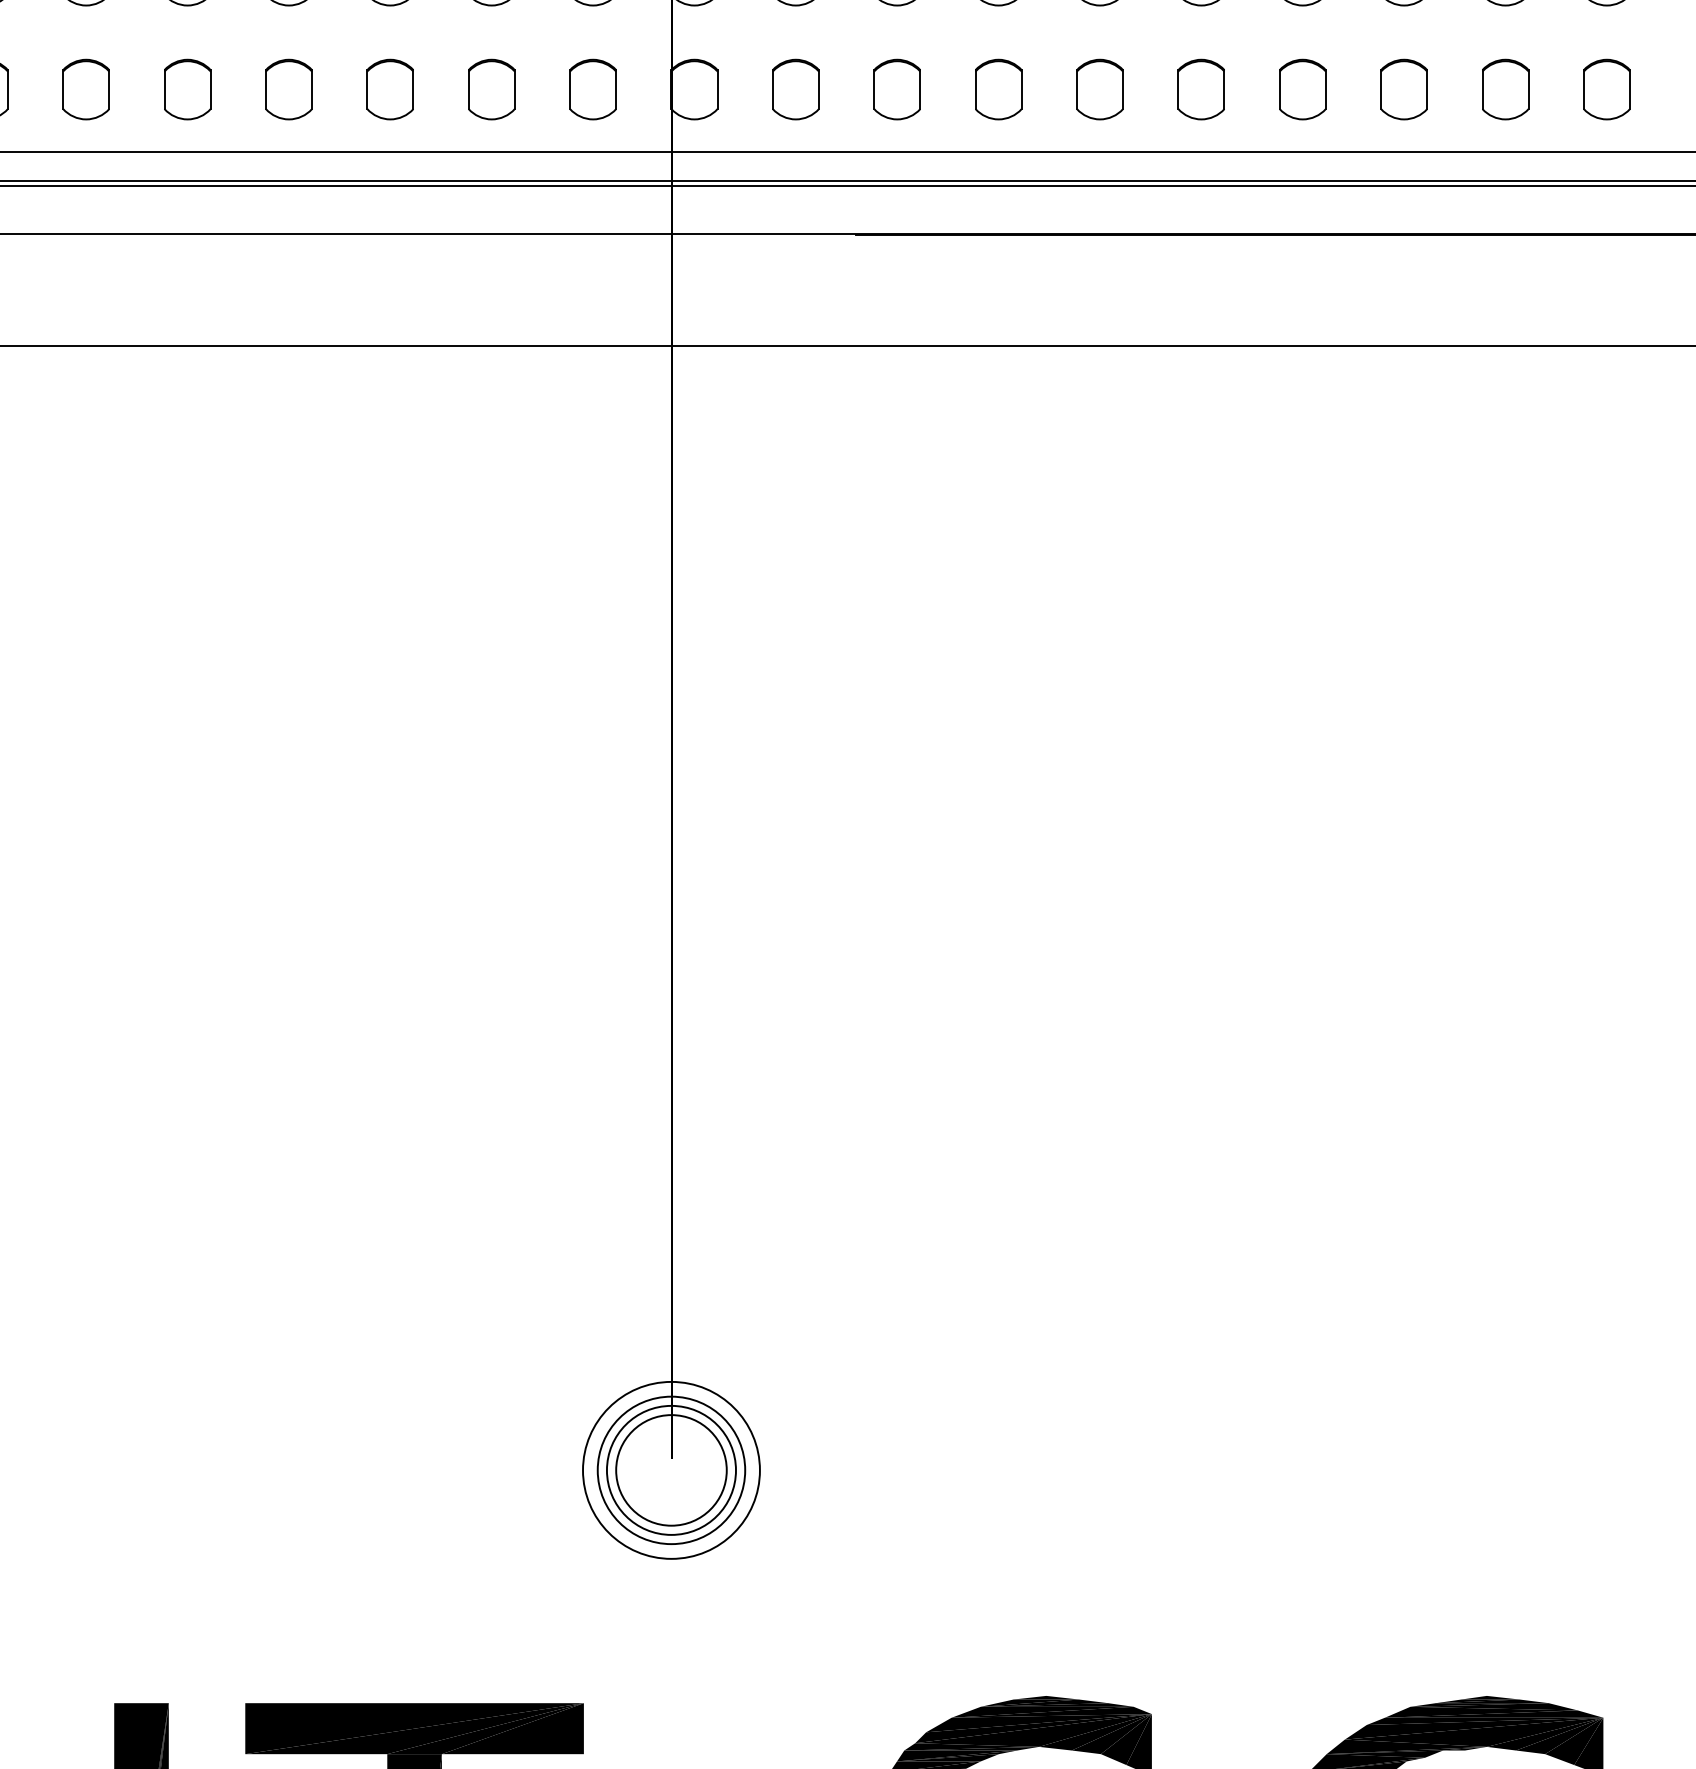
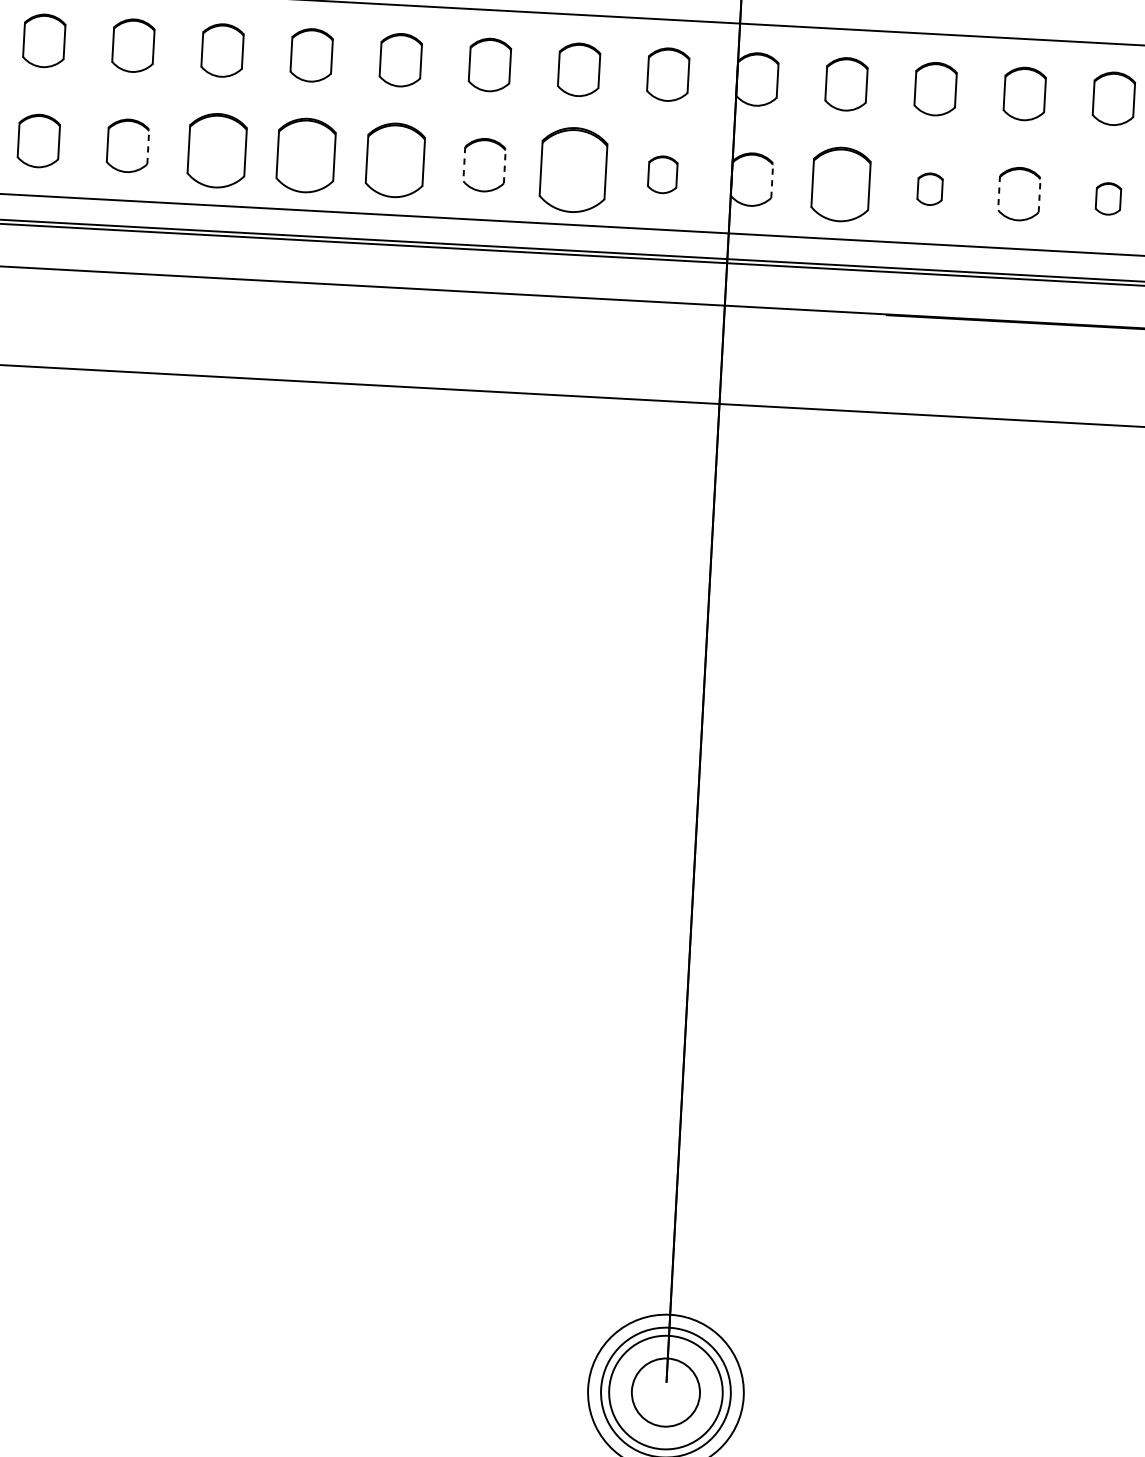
line: (7, 89) -> (147, 146), solid -> dashed
part: (85, 89) -> (216, 150), size x1.4
part: (187, 89) -> (306, 155), size x1.4
part: (288, 89) -> (394, 160), size x1.4
line: (413, 89) -> (504, 166), solid -> dashed
part: (491, 89) -> (573, 169), size x1.6
part: (592, 89) -> (662, 174), size x0.7
line: (717, 89) -> (772, 180), solid -> dashed
part: (795, 89) -> (840, 184), size x1.4
part: (896, 89) -> (929, 189), size x0.6
line: (1021, 89) -> (1039, 195), solid -> dashed
part: (1099, 89) -> (1108, 198), size x0.6
line: (367, 90) -> (464, 164), solid -> dashed
line: (975, 90) -> (998, 193), solid -> dashed
circle: (671, 1470) -> (665, 1392), size x0.7

